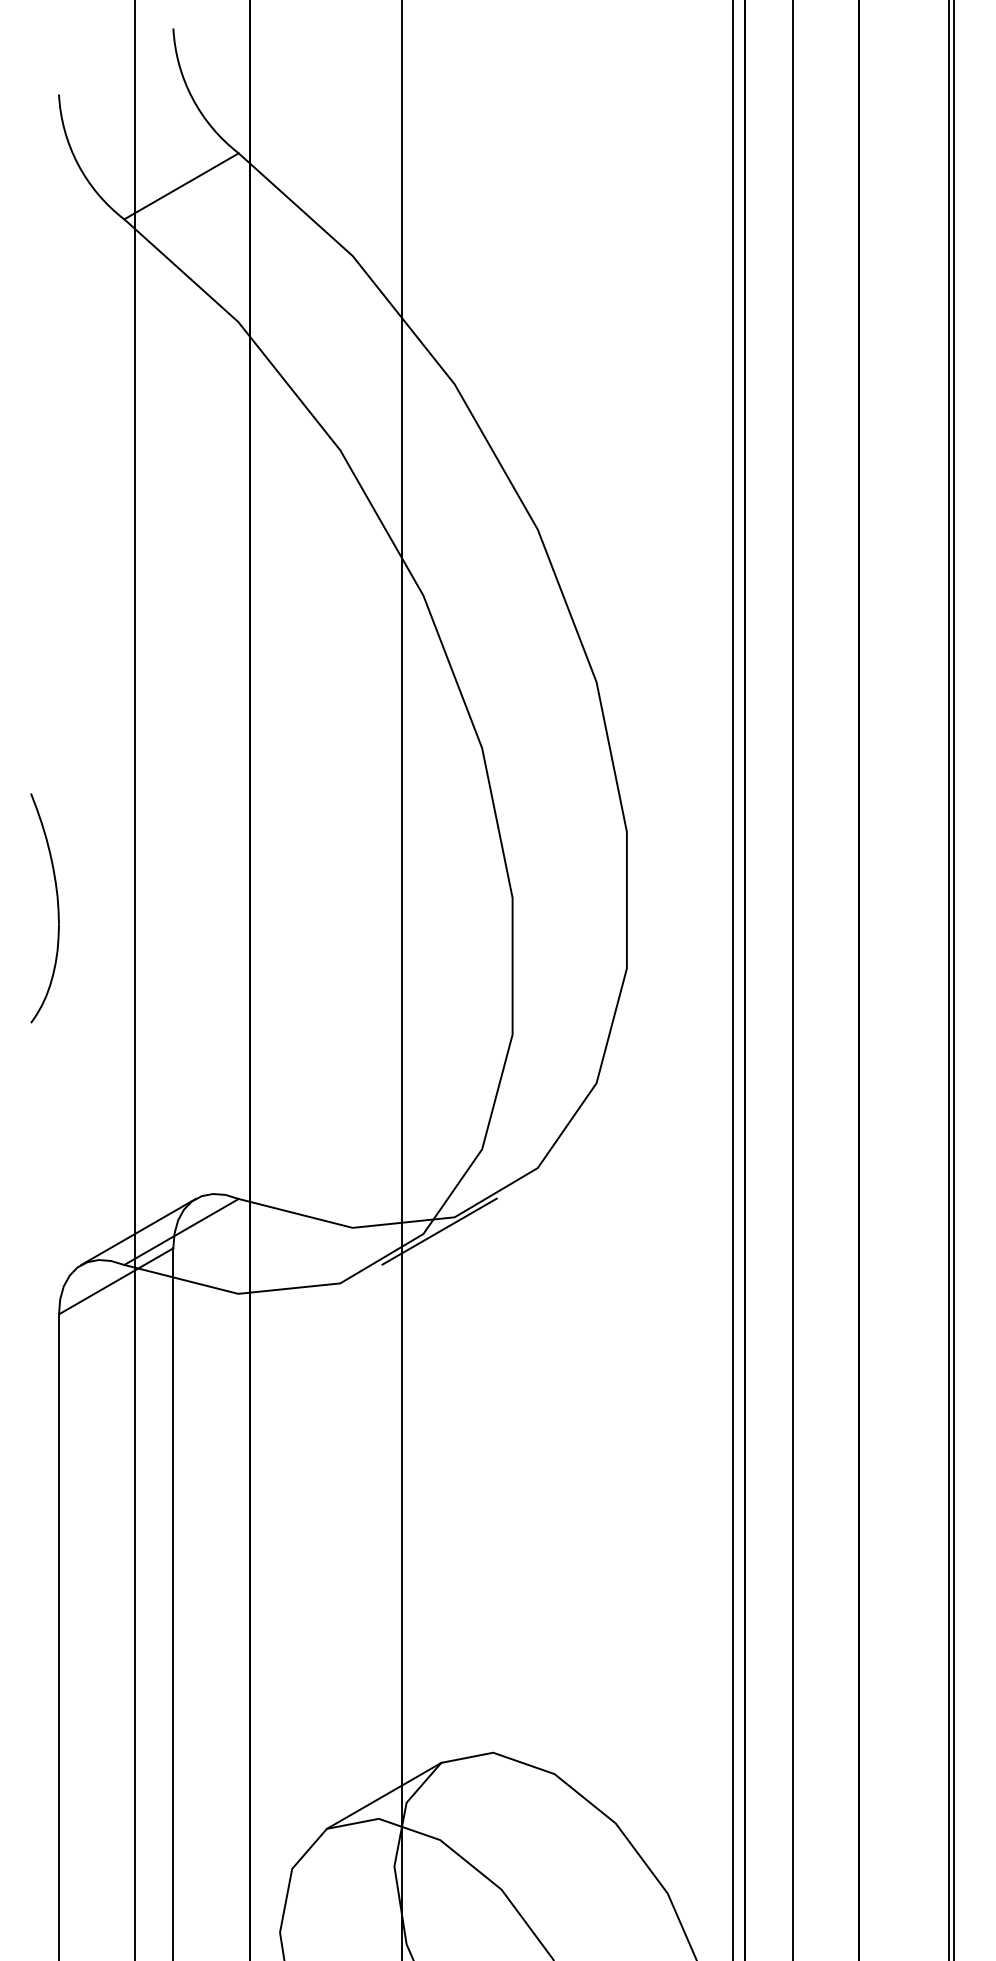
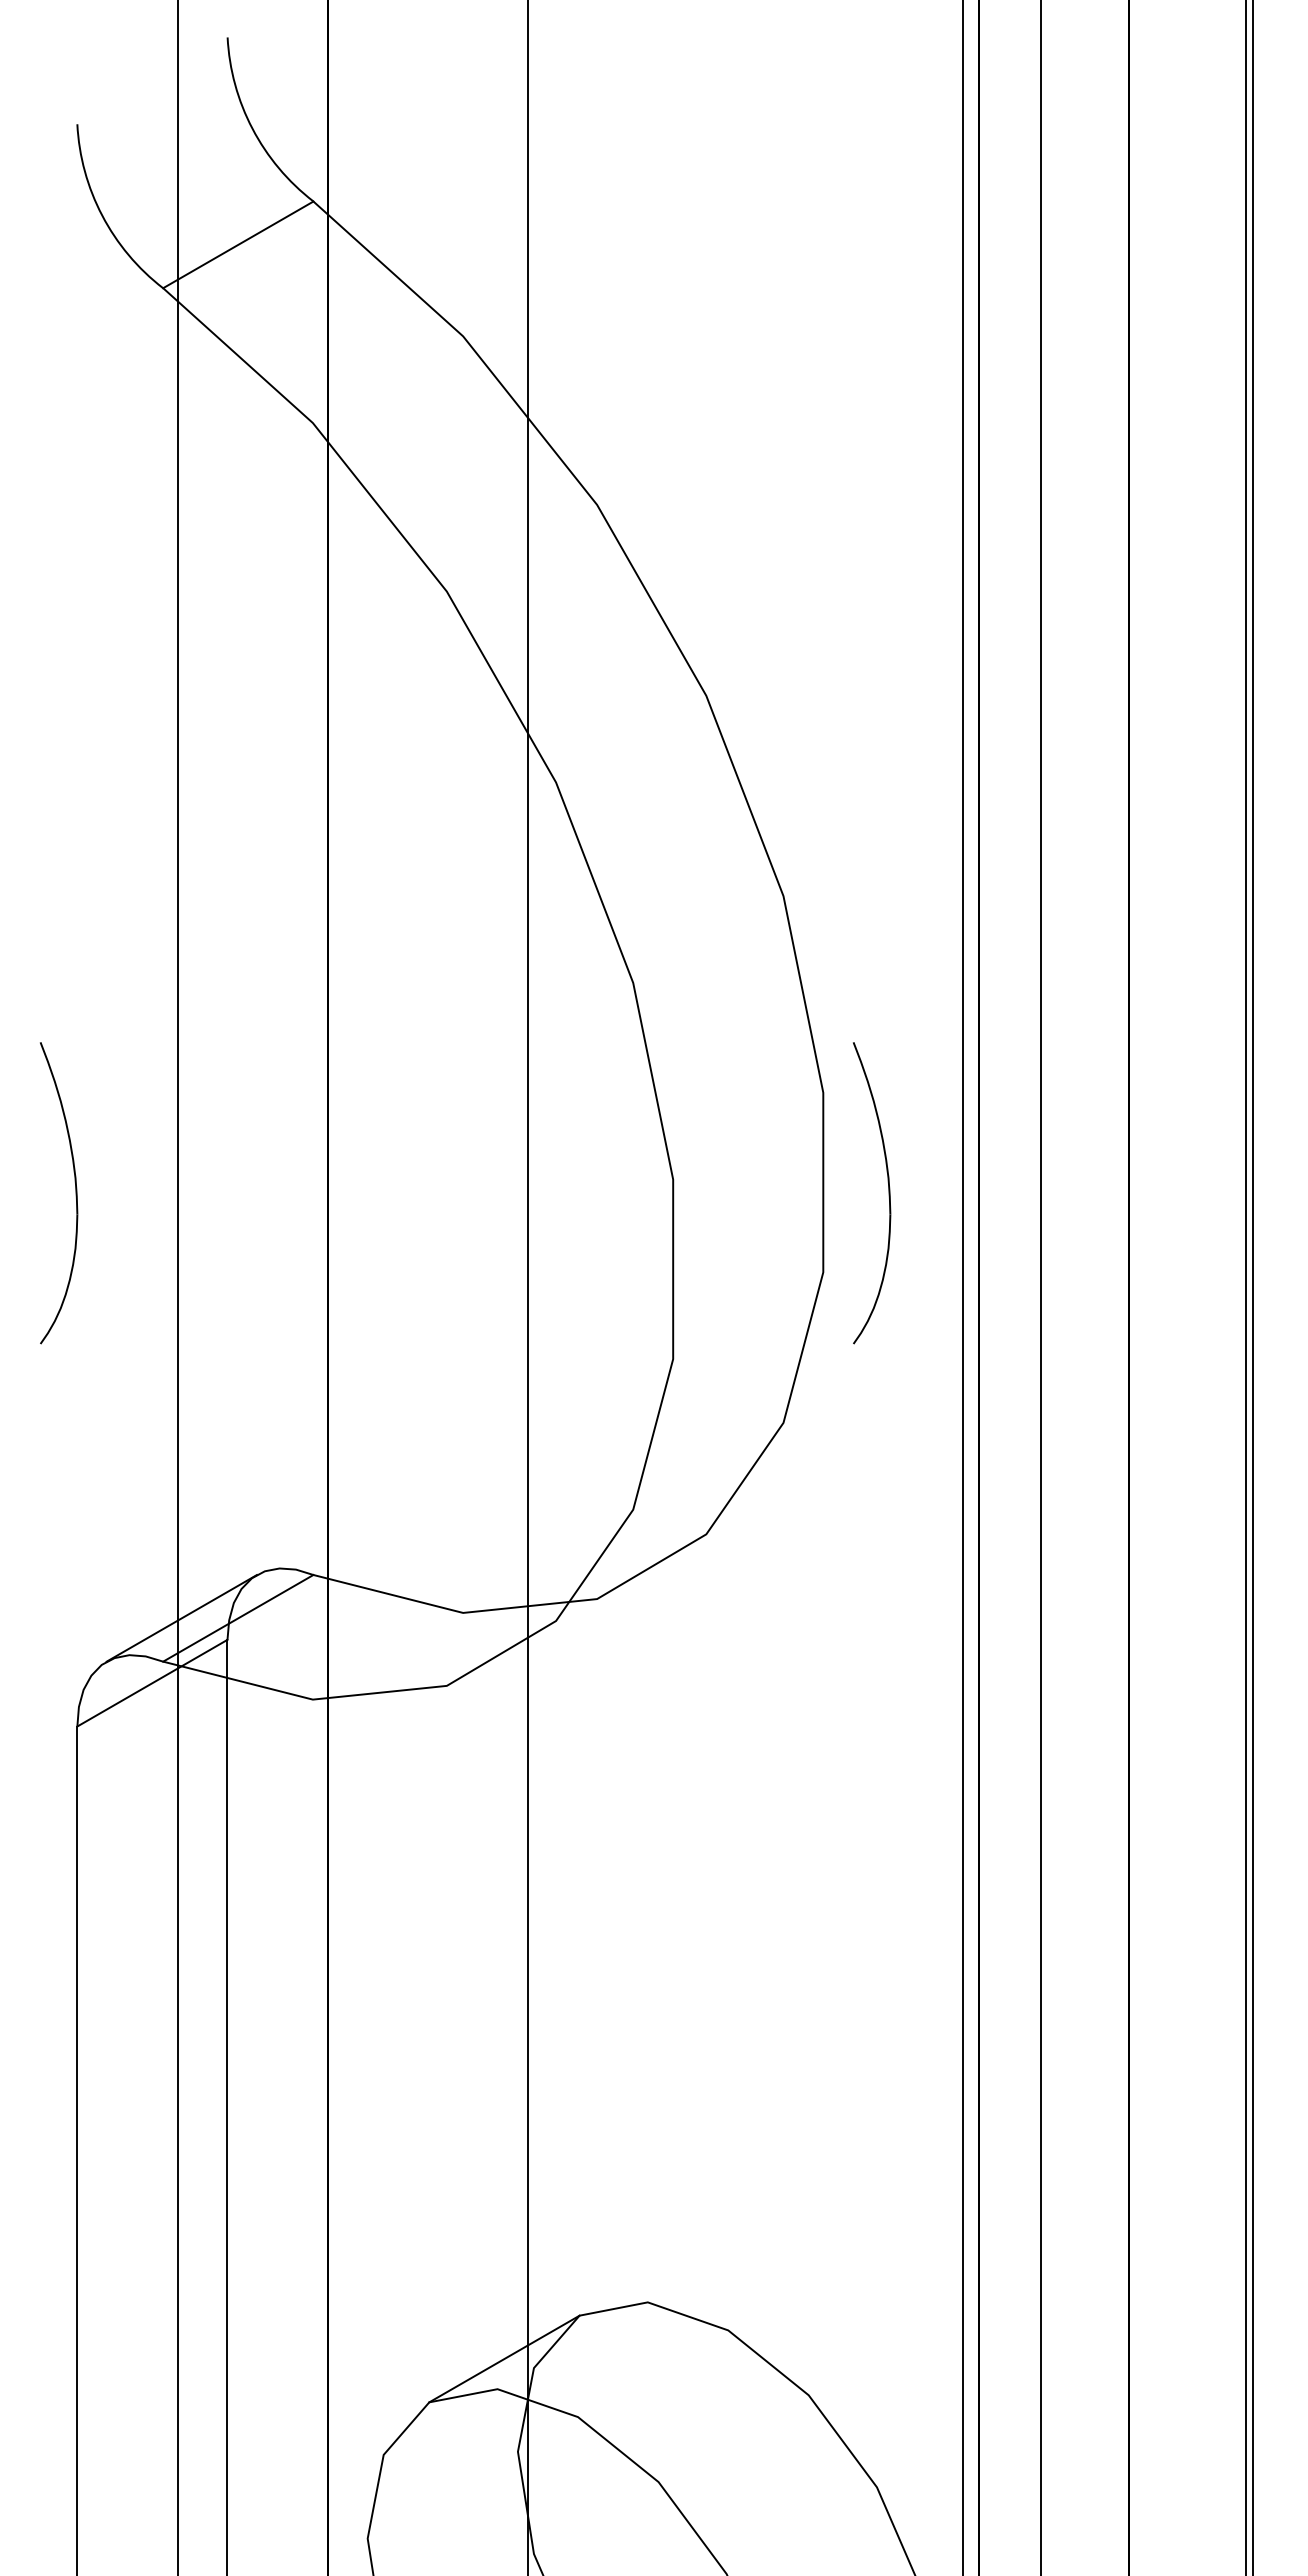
part: (676, 908) -> (888, 1193), added
line: (439, 1231) -> (577, 1617), removed

